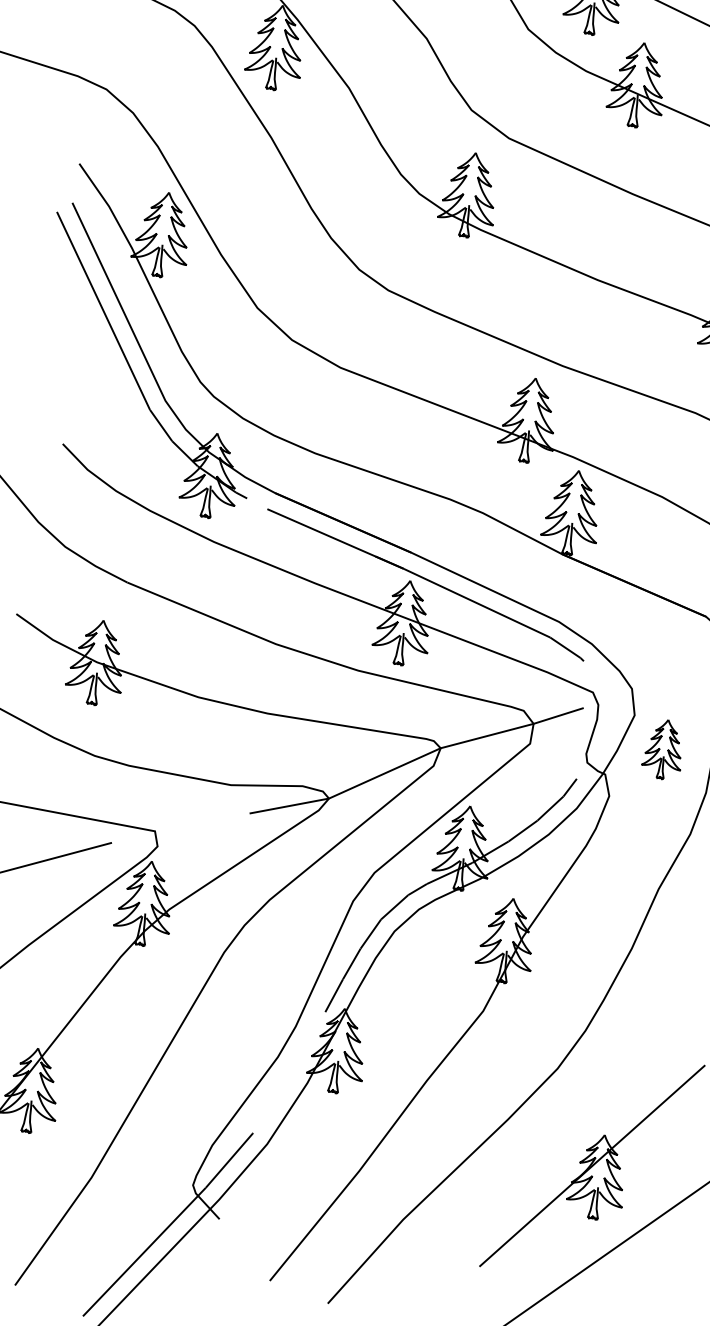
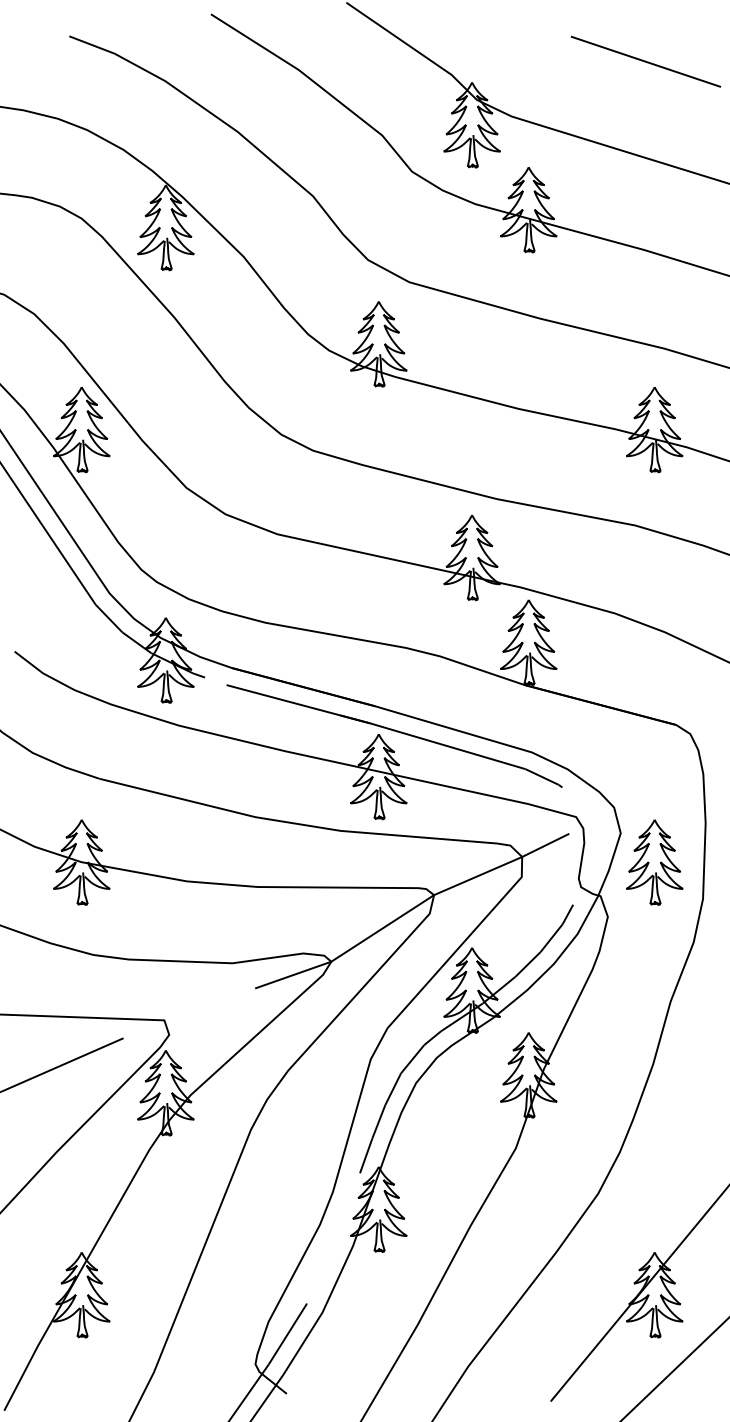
part: (663, 749) -> (654, 862), size x1.43

